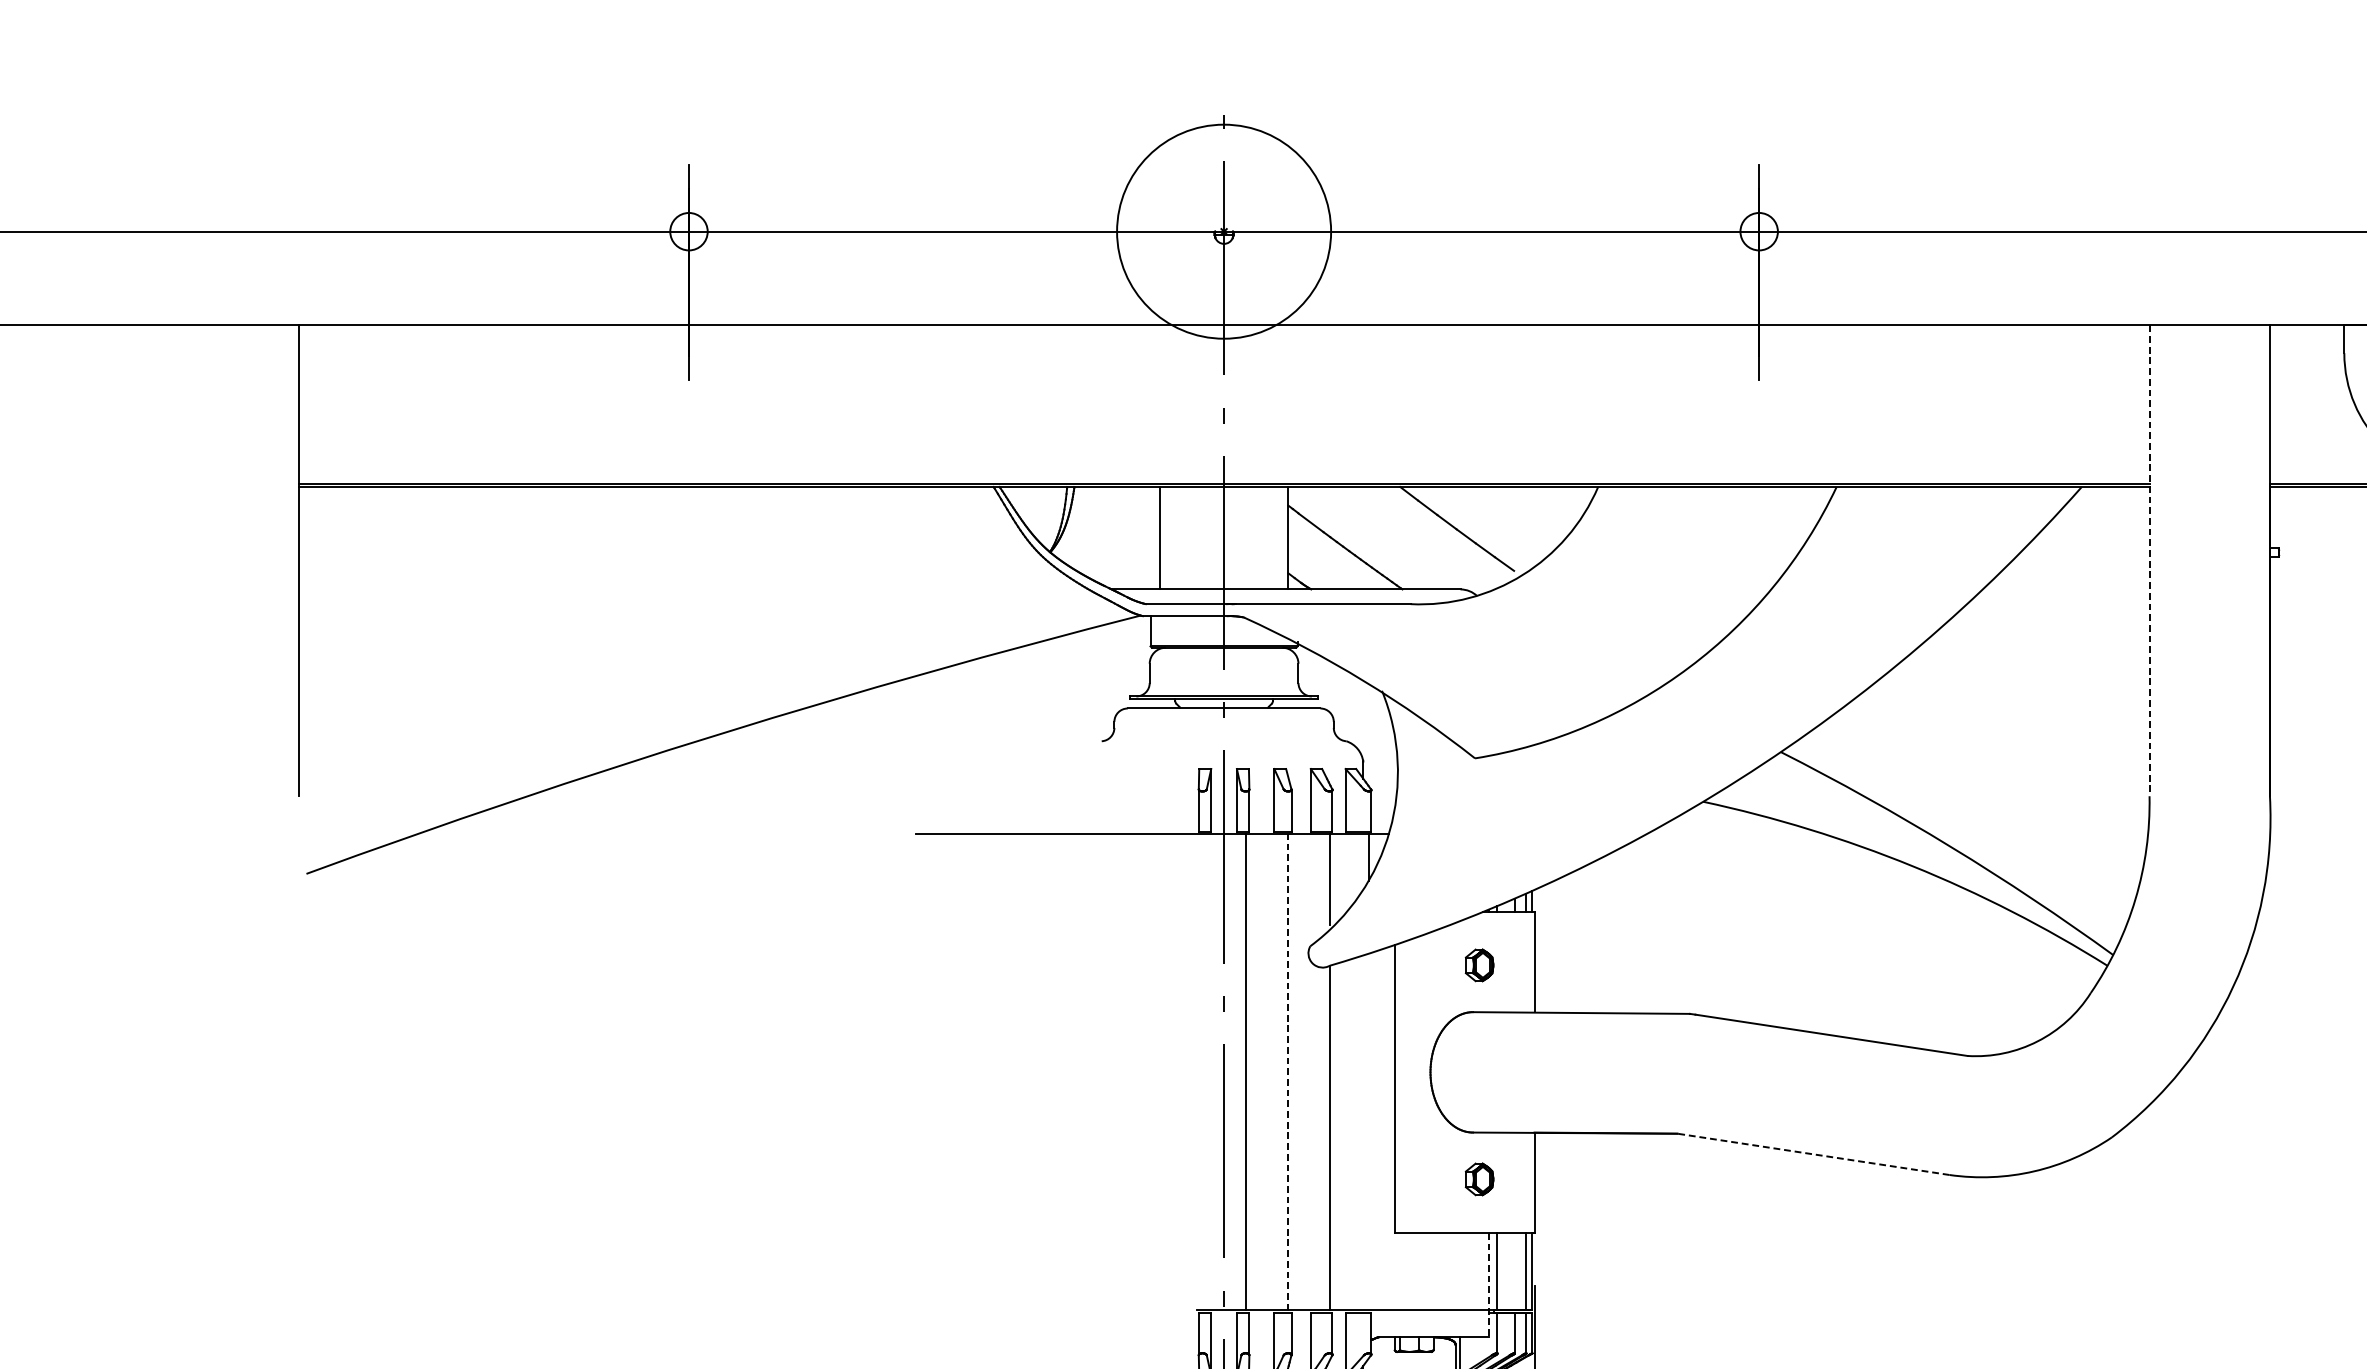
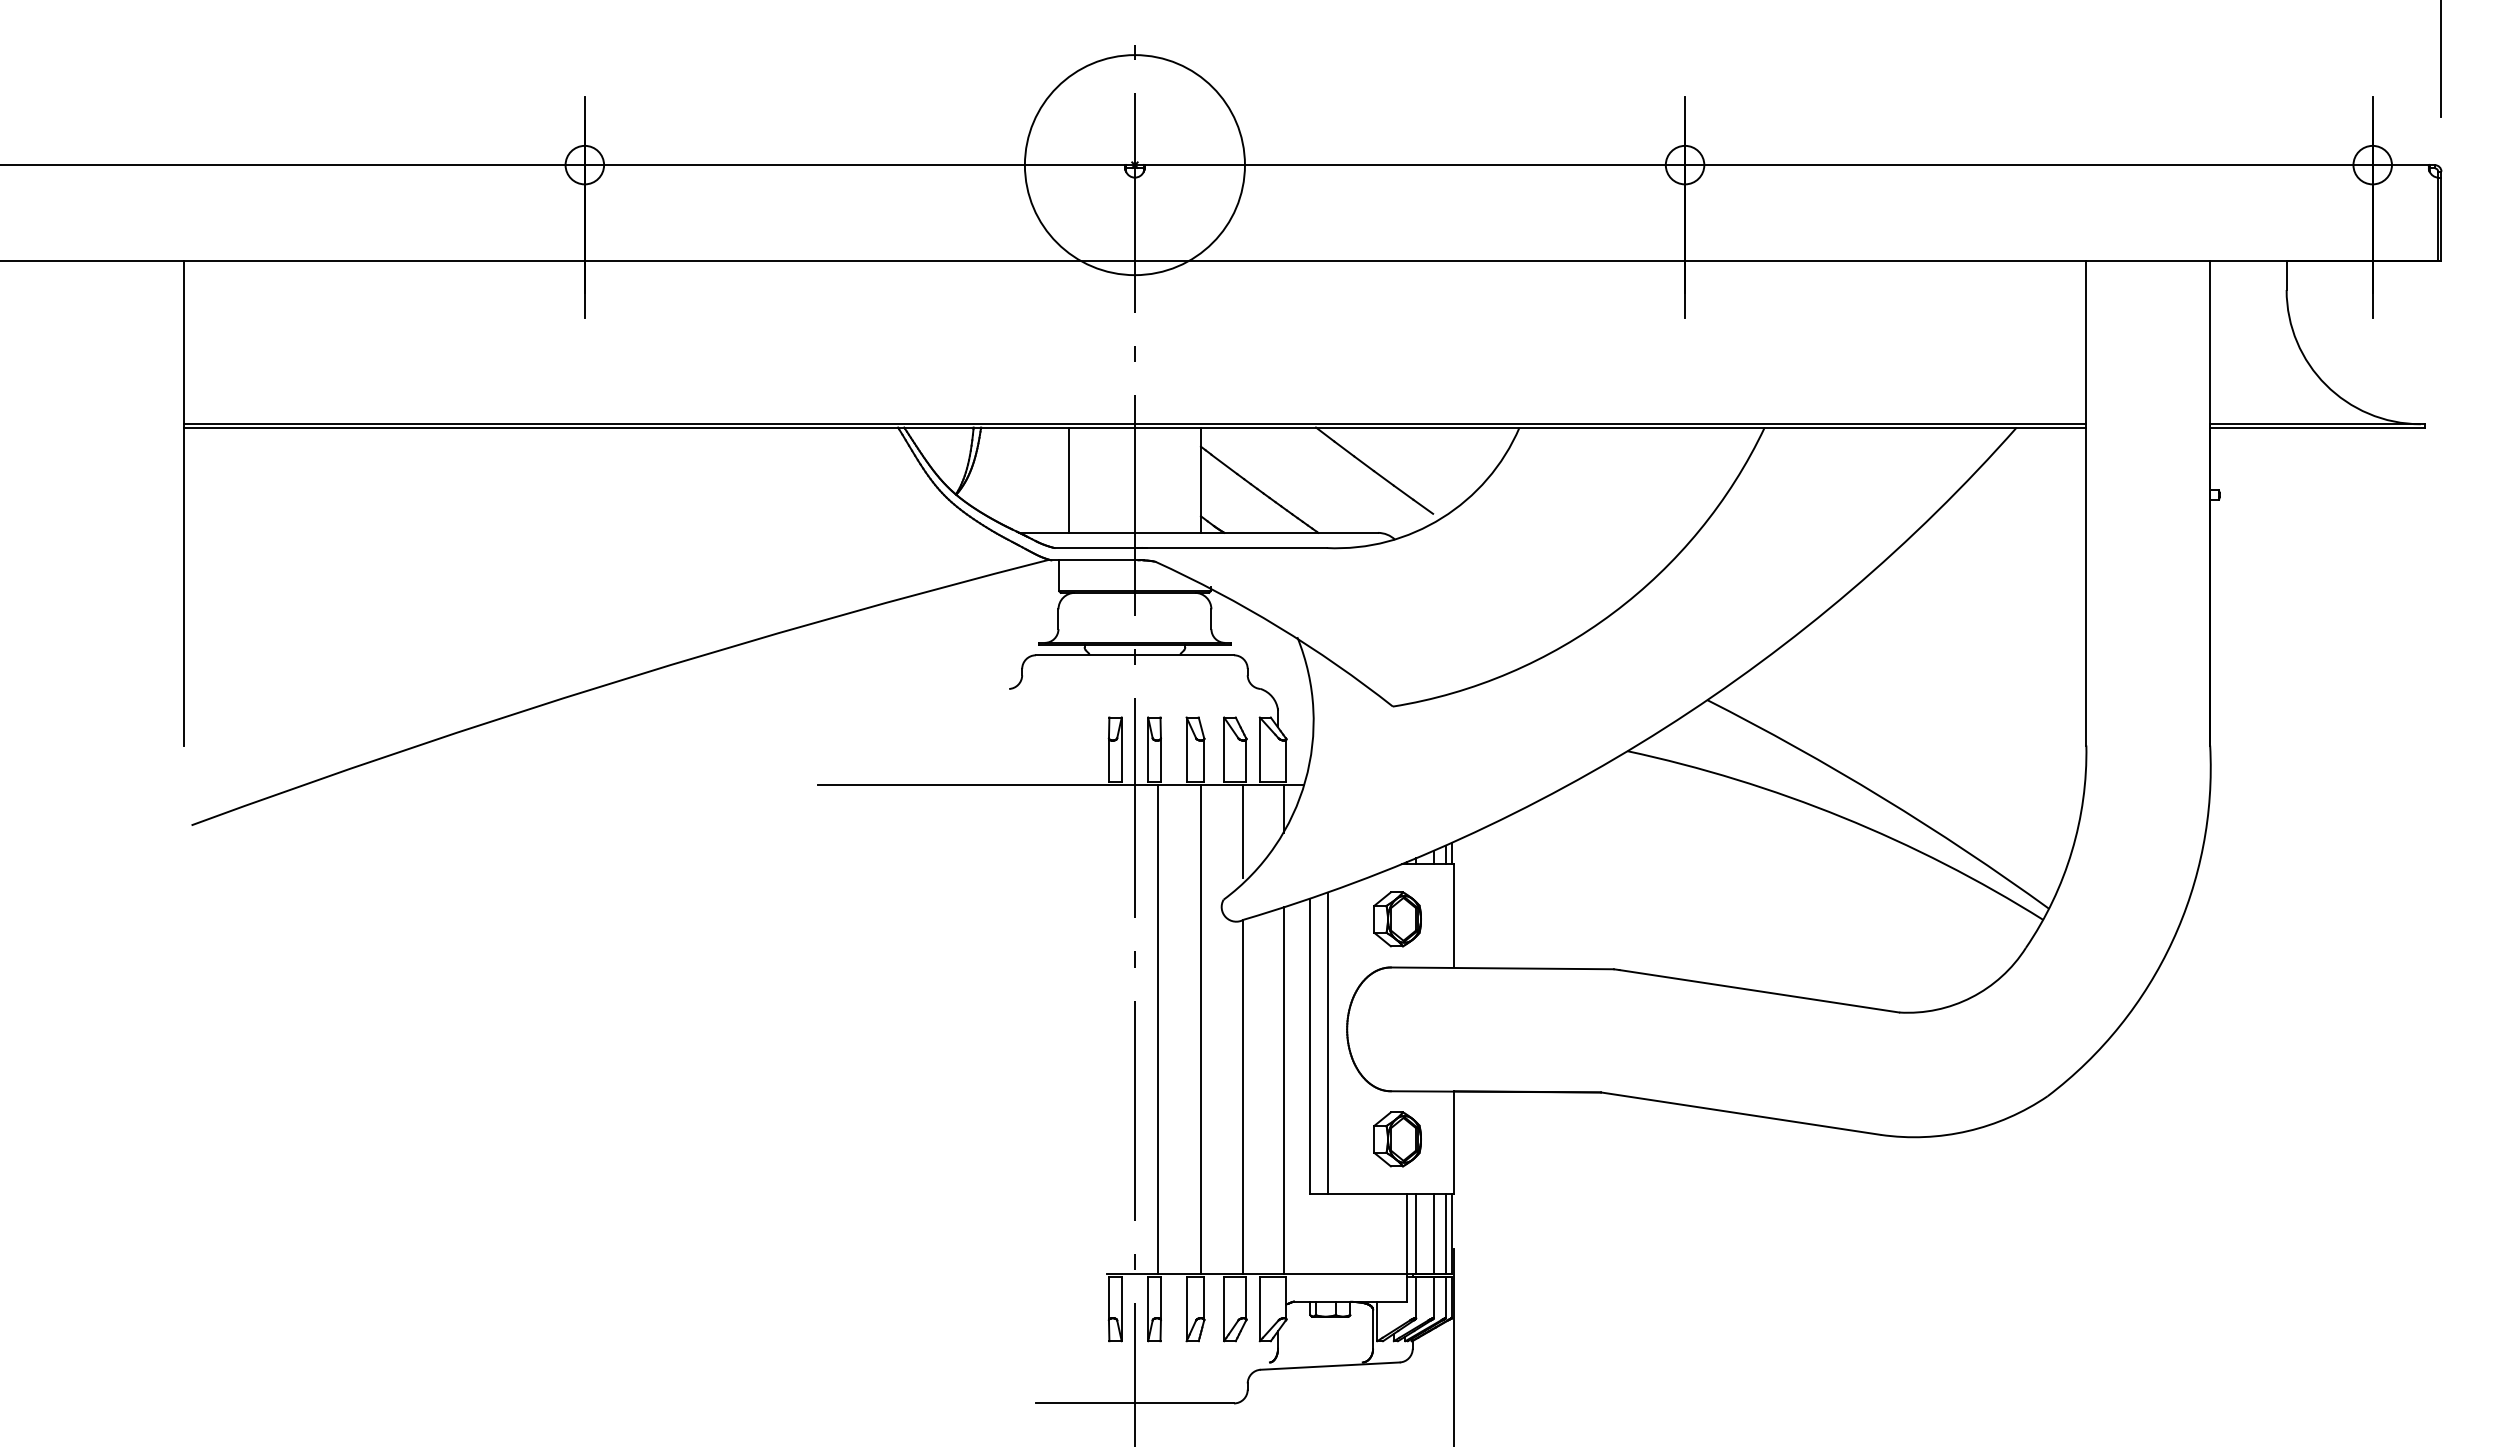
line: (2149, 560) -> (2086, 503), dashed -> solid
part: (1479, 965) -> (1397, 919), size x1.67
line: (1288, 1072) -> (1201, 1029), dashed -> solid
line: (1411, 1086) -> (1327, 1043), added
line: (1368, 1131) -> (1283, 1090), added
line: (1813, 1154) -> (1740, 1113), dashed -> solid
part: (1479, 1179) -> (1397, 1139), size x1.67
line: (1514, 1271) -> (1433, 1234), added
line: (1489, 1285) -> (1407, 1248), dashed -> solid

